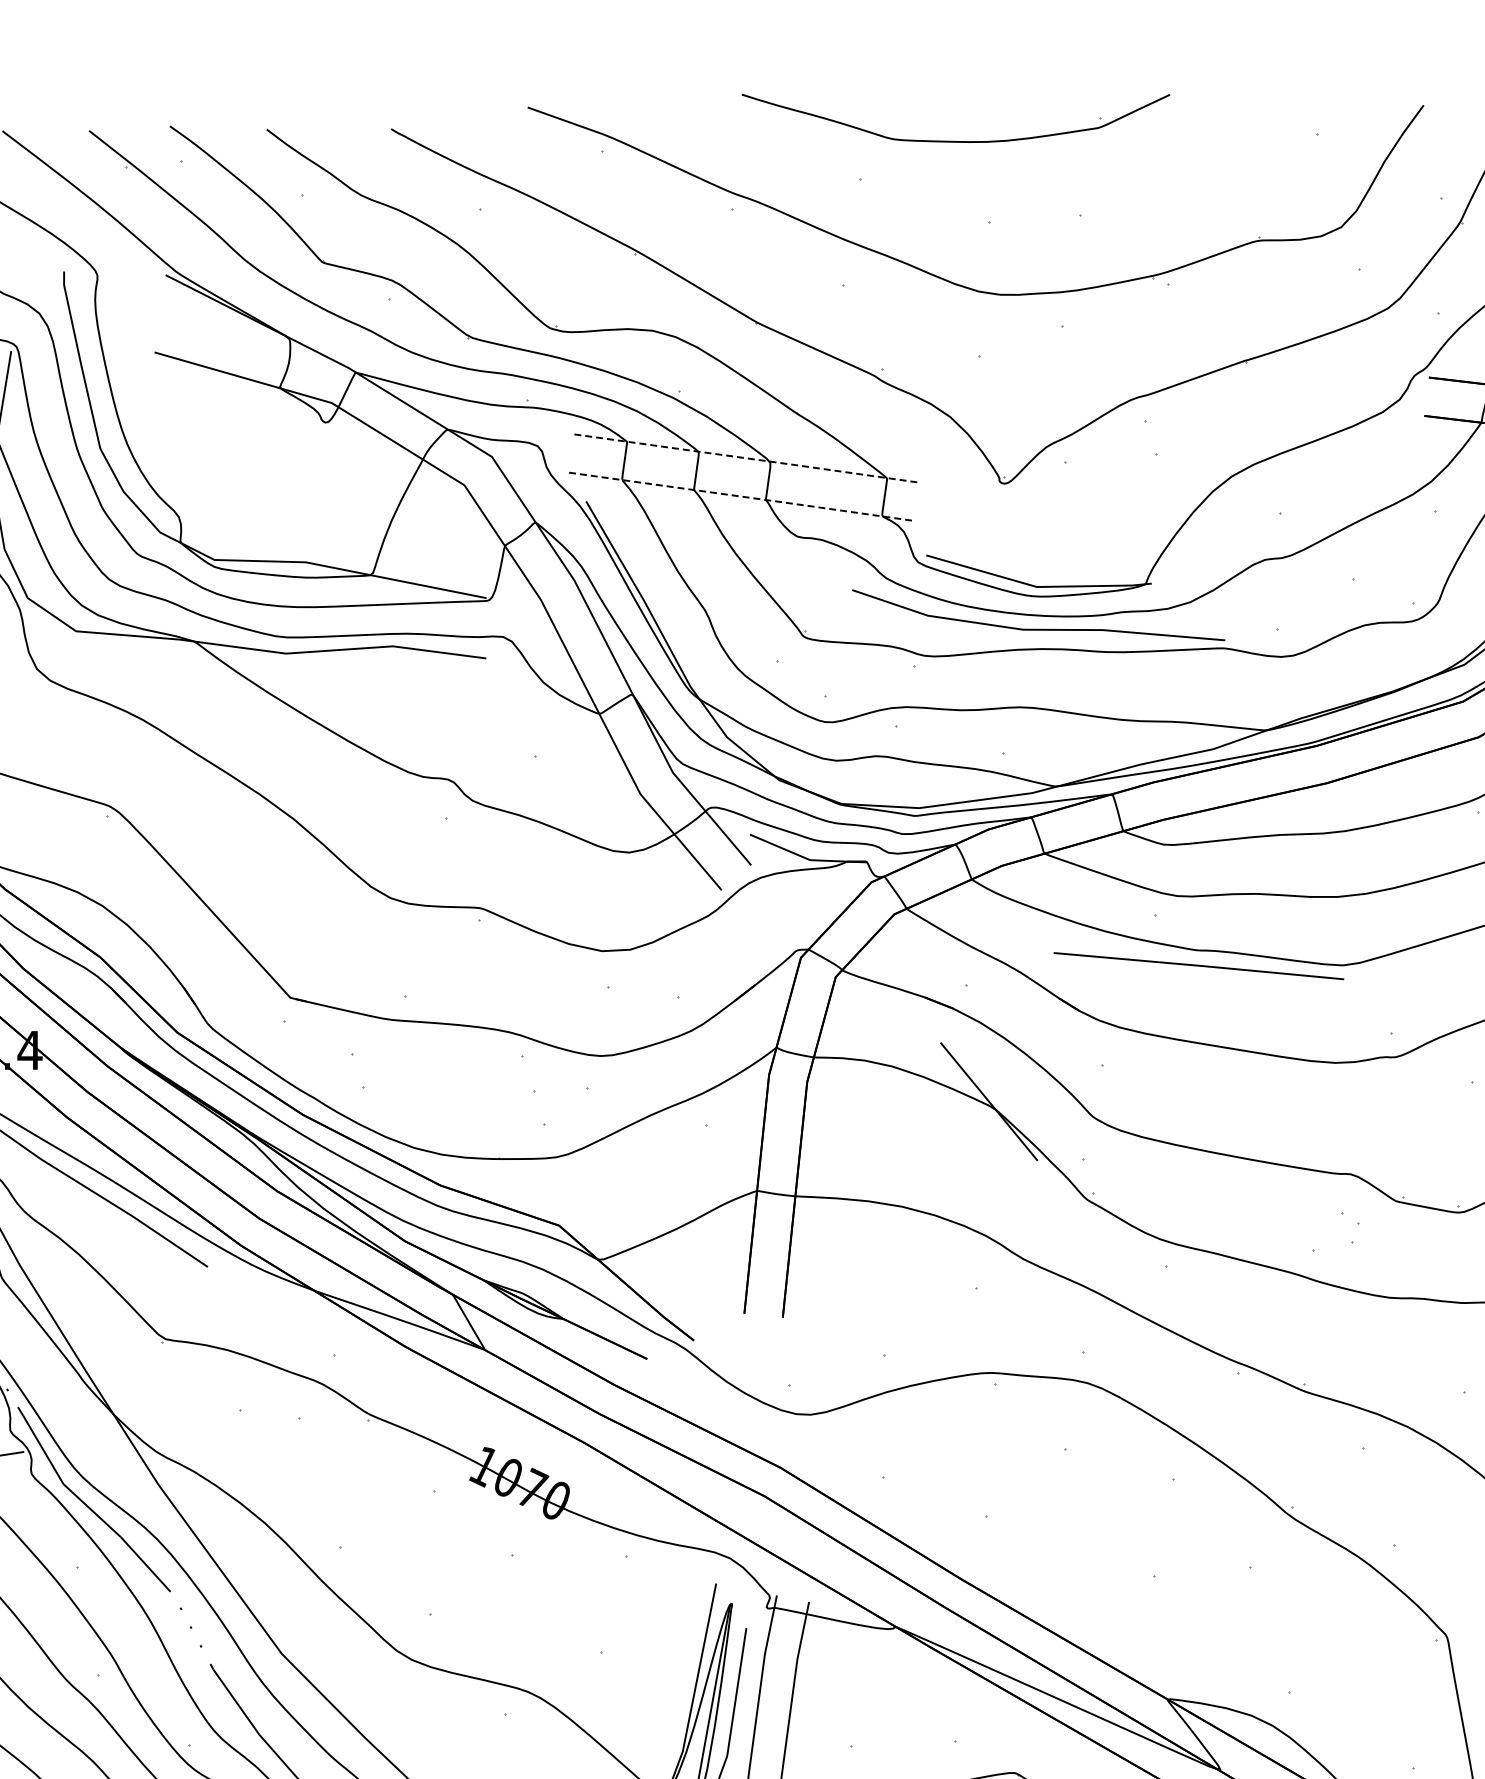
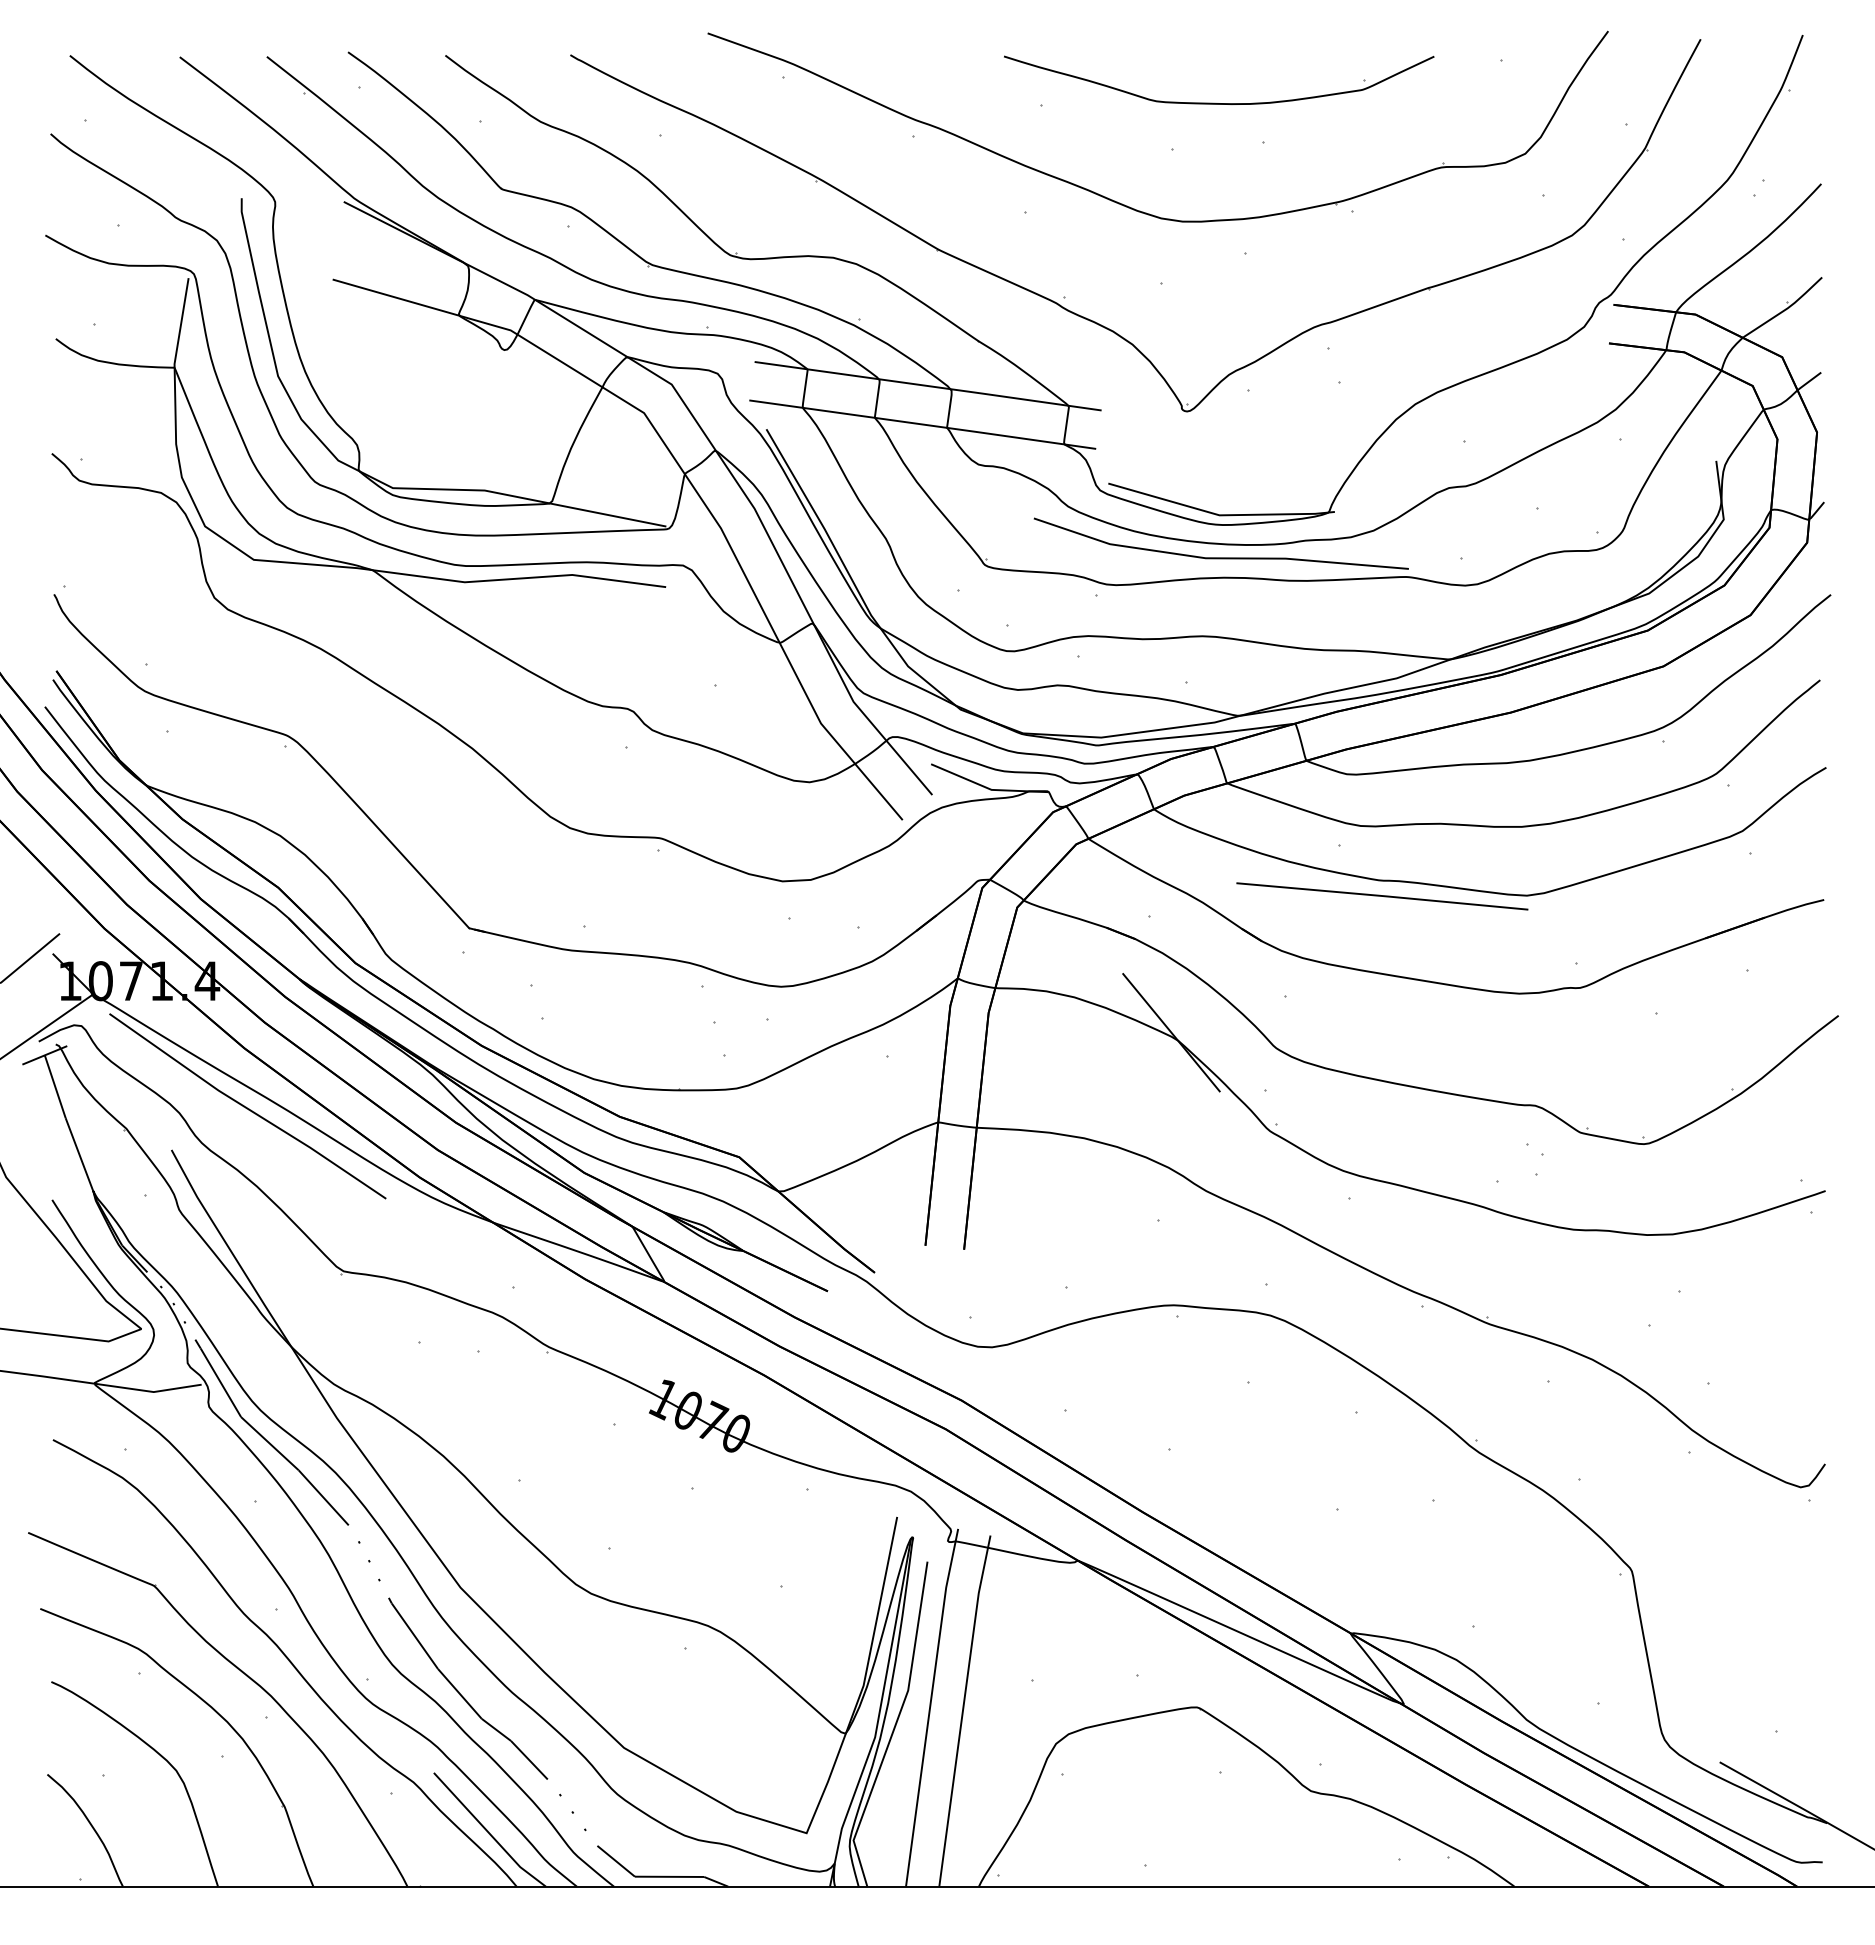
part: (951, 140) -> (1214, 102), moved
line: (747, 458) -> (928, 386), dashed -> solid
line: (742, 496) -> (923, 424), dashed -> solid

